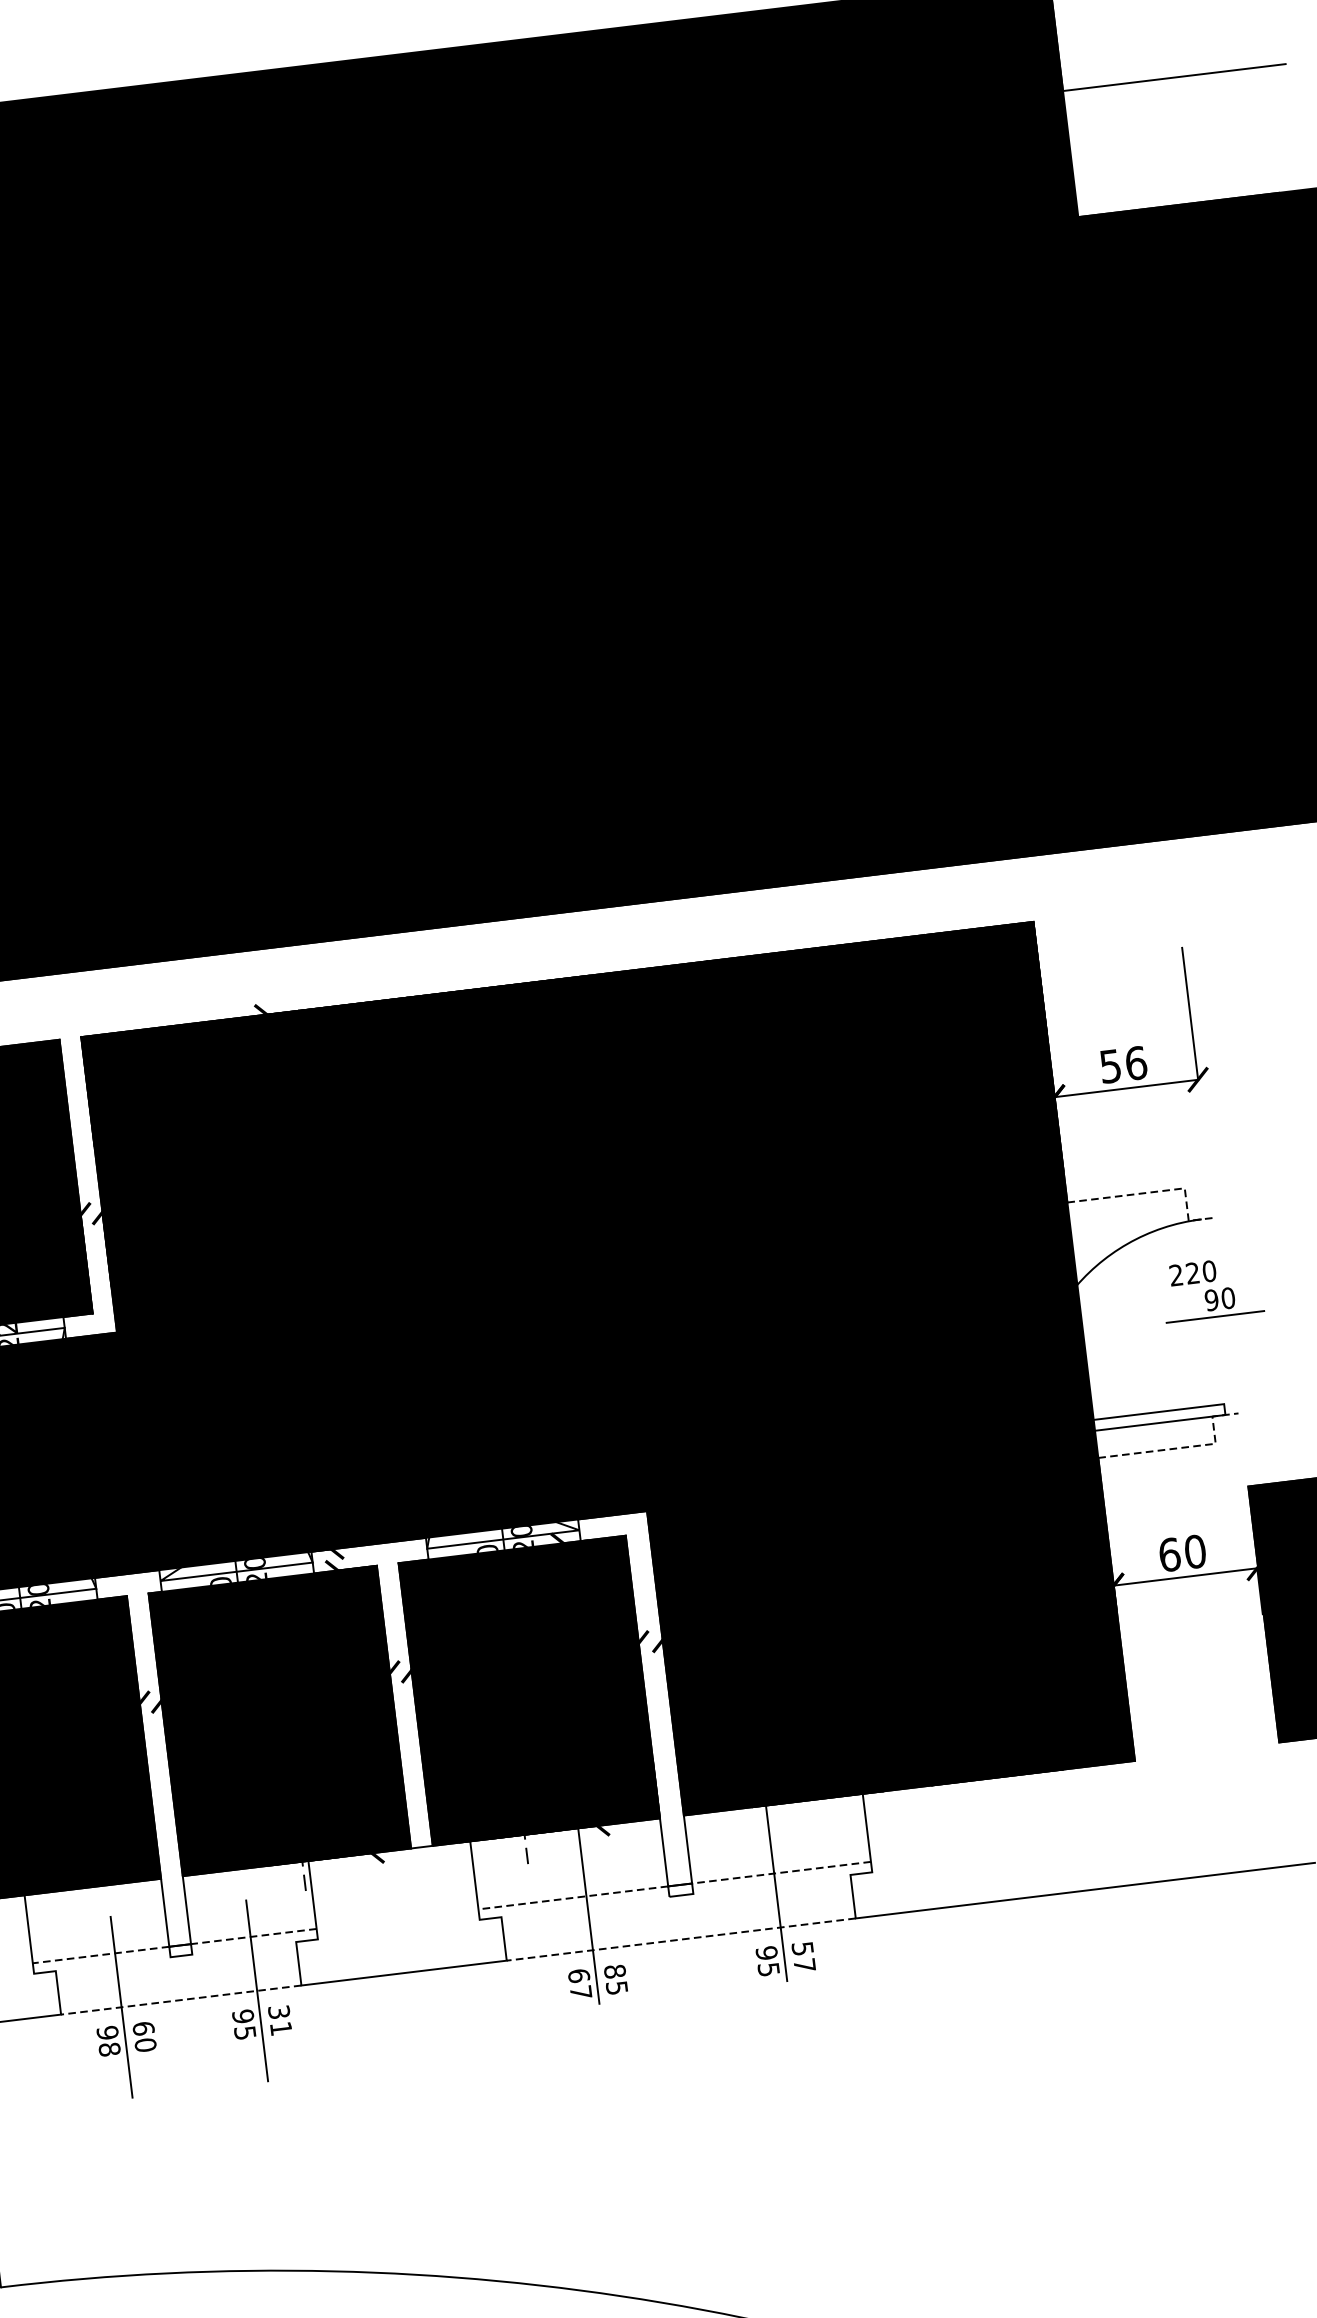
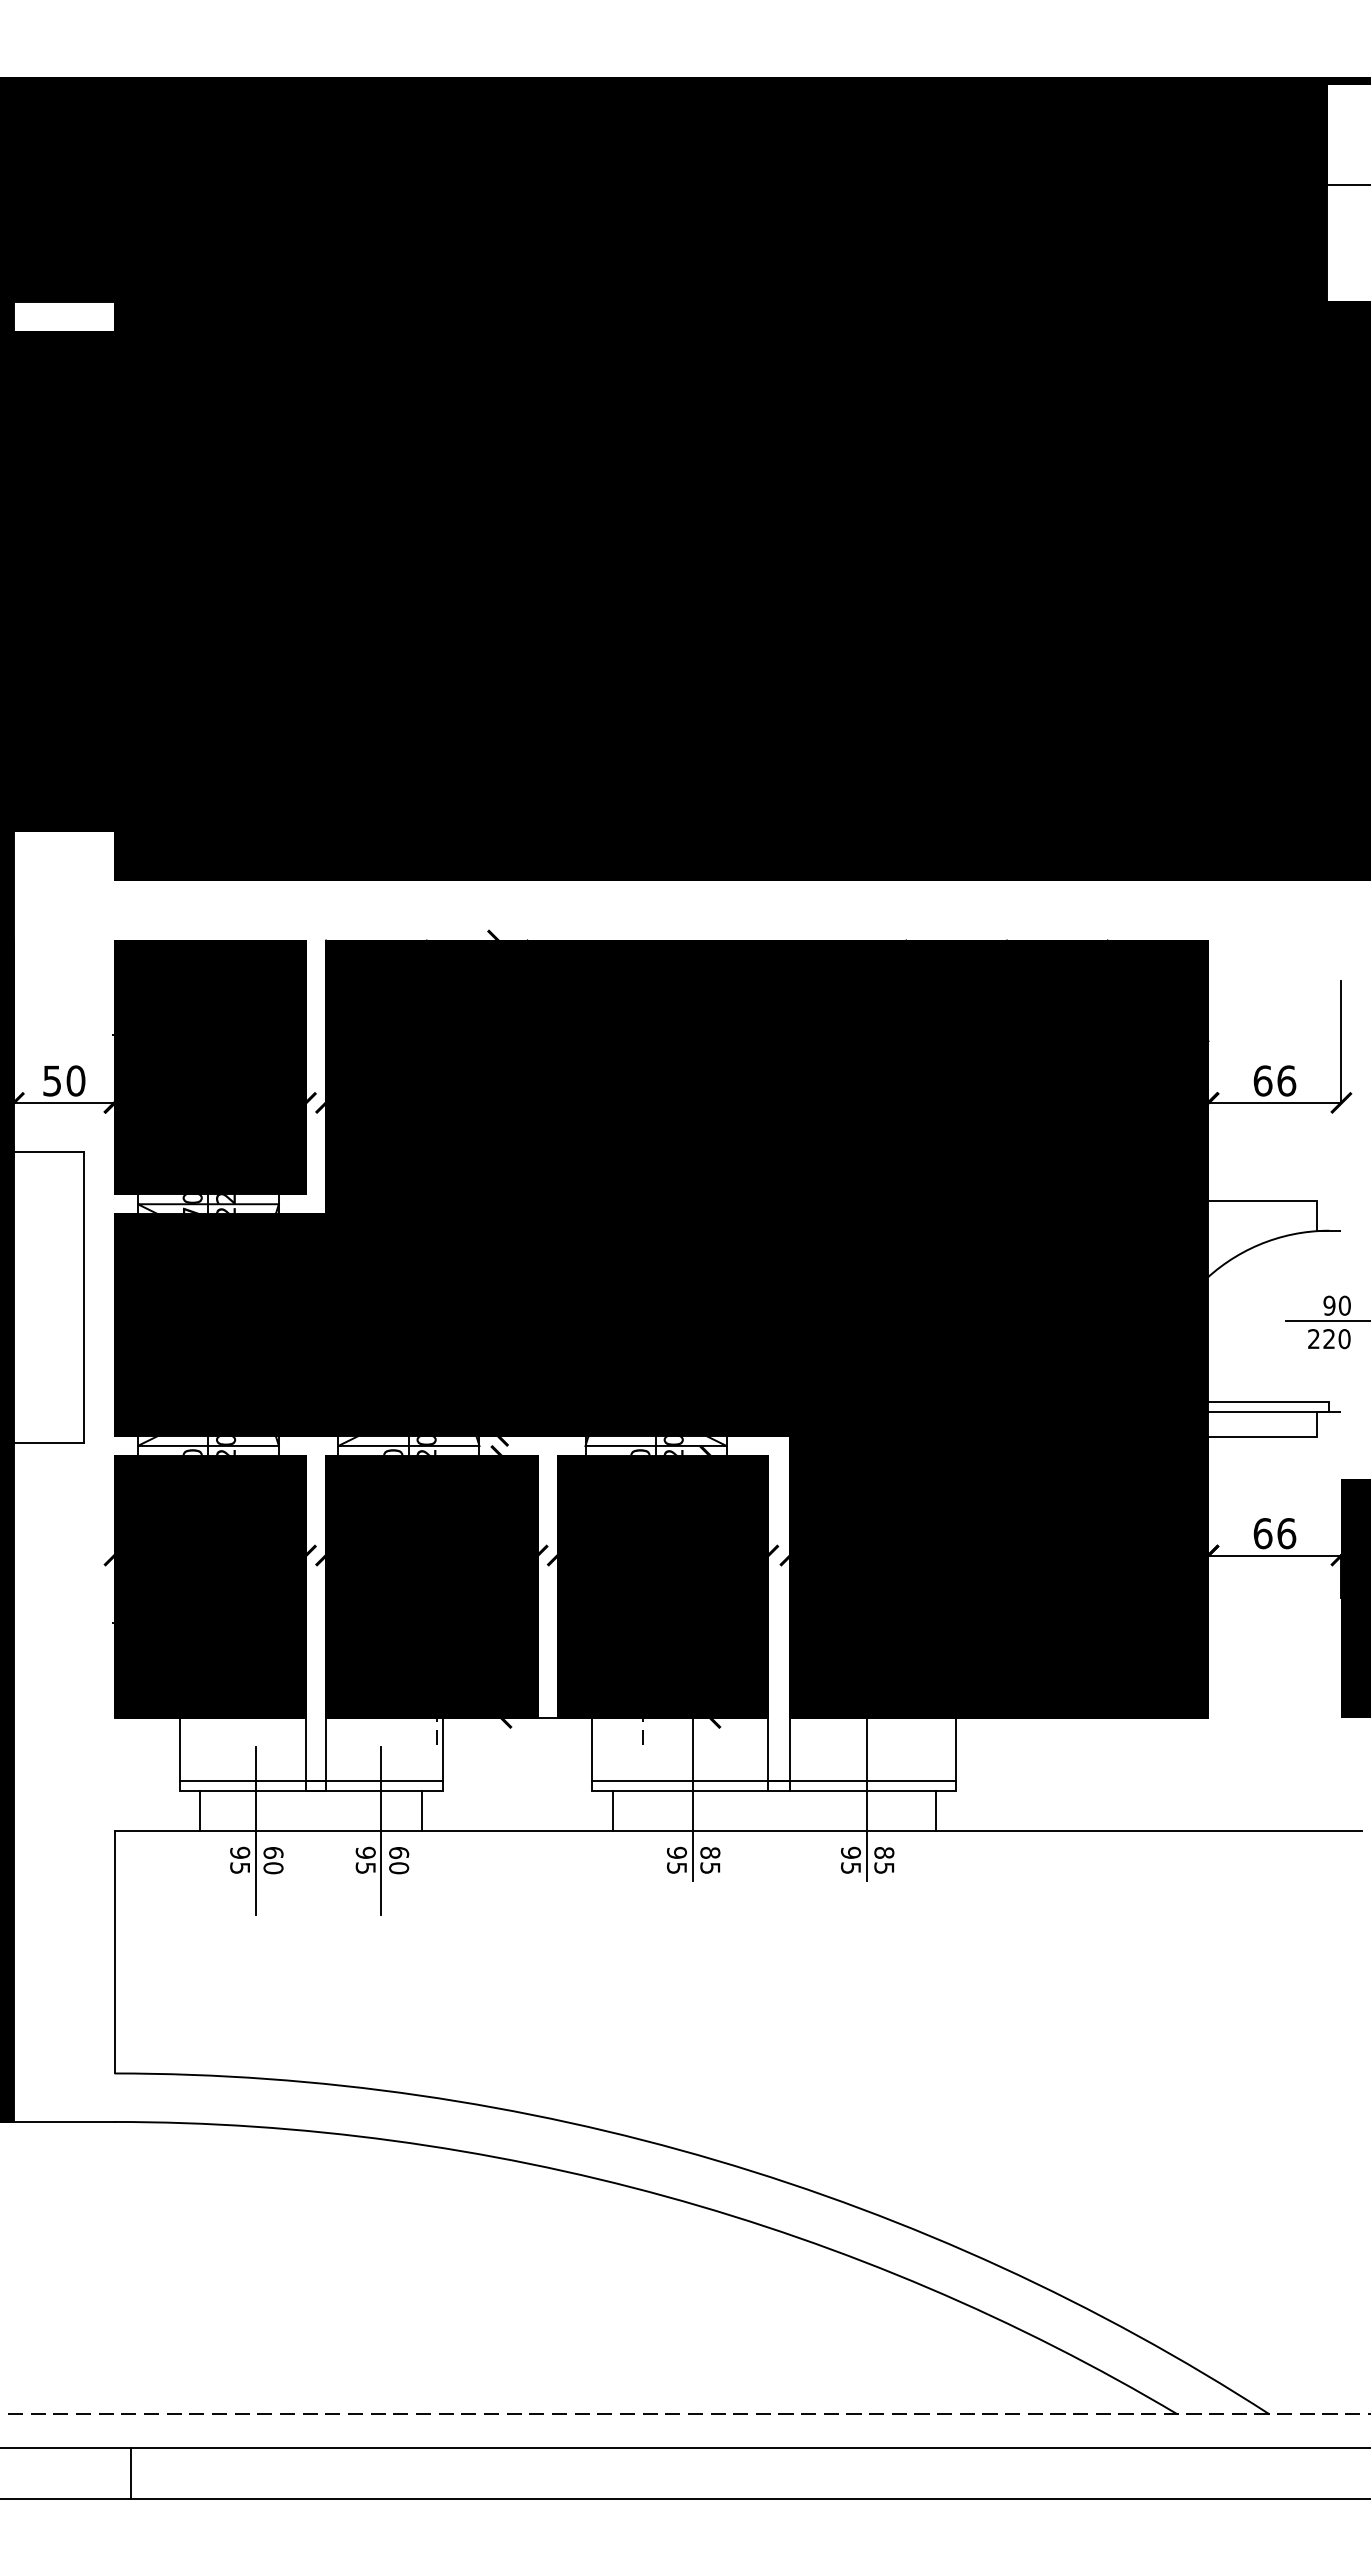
text: (1110, 1065) -> (1262, 1080), 56 -> 66
line: (1158, 1191) -> (1292, 1200), dashed -> solid
text: (1193, 1273) -> (1329, 1339), moved
line: (1185, 1447) -> (1289, 1437), dashed -> solid
text: (1195, 1551) -> (1286, 1533), 60 -> 66
line: (781, 1873) -> (873, 1781), dashed -> solid
line: (772, 1884) -> (863, 1790), added
line: (573, 1898) -> (680, 1781), dashed -> solid
line: (585, 1906) -> (690, 1790), added
line: (253, 1937) -> (383, 1781), dashed -> solid
line: (681, 1939) -> (774, 1830), dashed -> solid
line: (100, 1955) -> (242, 1781), dashed -> solid
line: (175, 1956) -> (310, 1790), added
text: (804, 1957) -> (884, 1860), 57 -> 85
text: (580, 1982) -> (677, 1859), 67 -> 95
line: (180, 1999) -> (310, 1830), dashed -> solid
text: (280, 2020) -> (399, 1860), 31 -> 60
text: (110, 2049) -> (240, 1868), 98 -> 95

